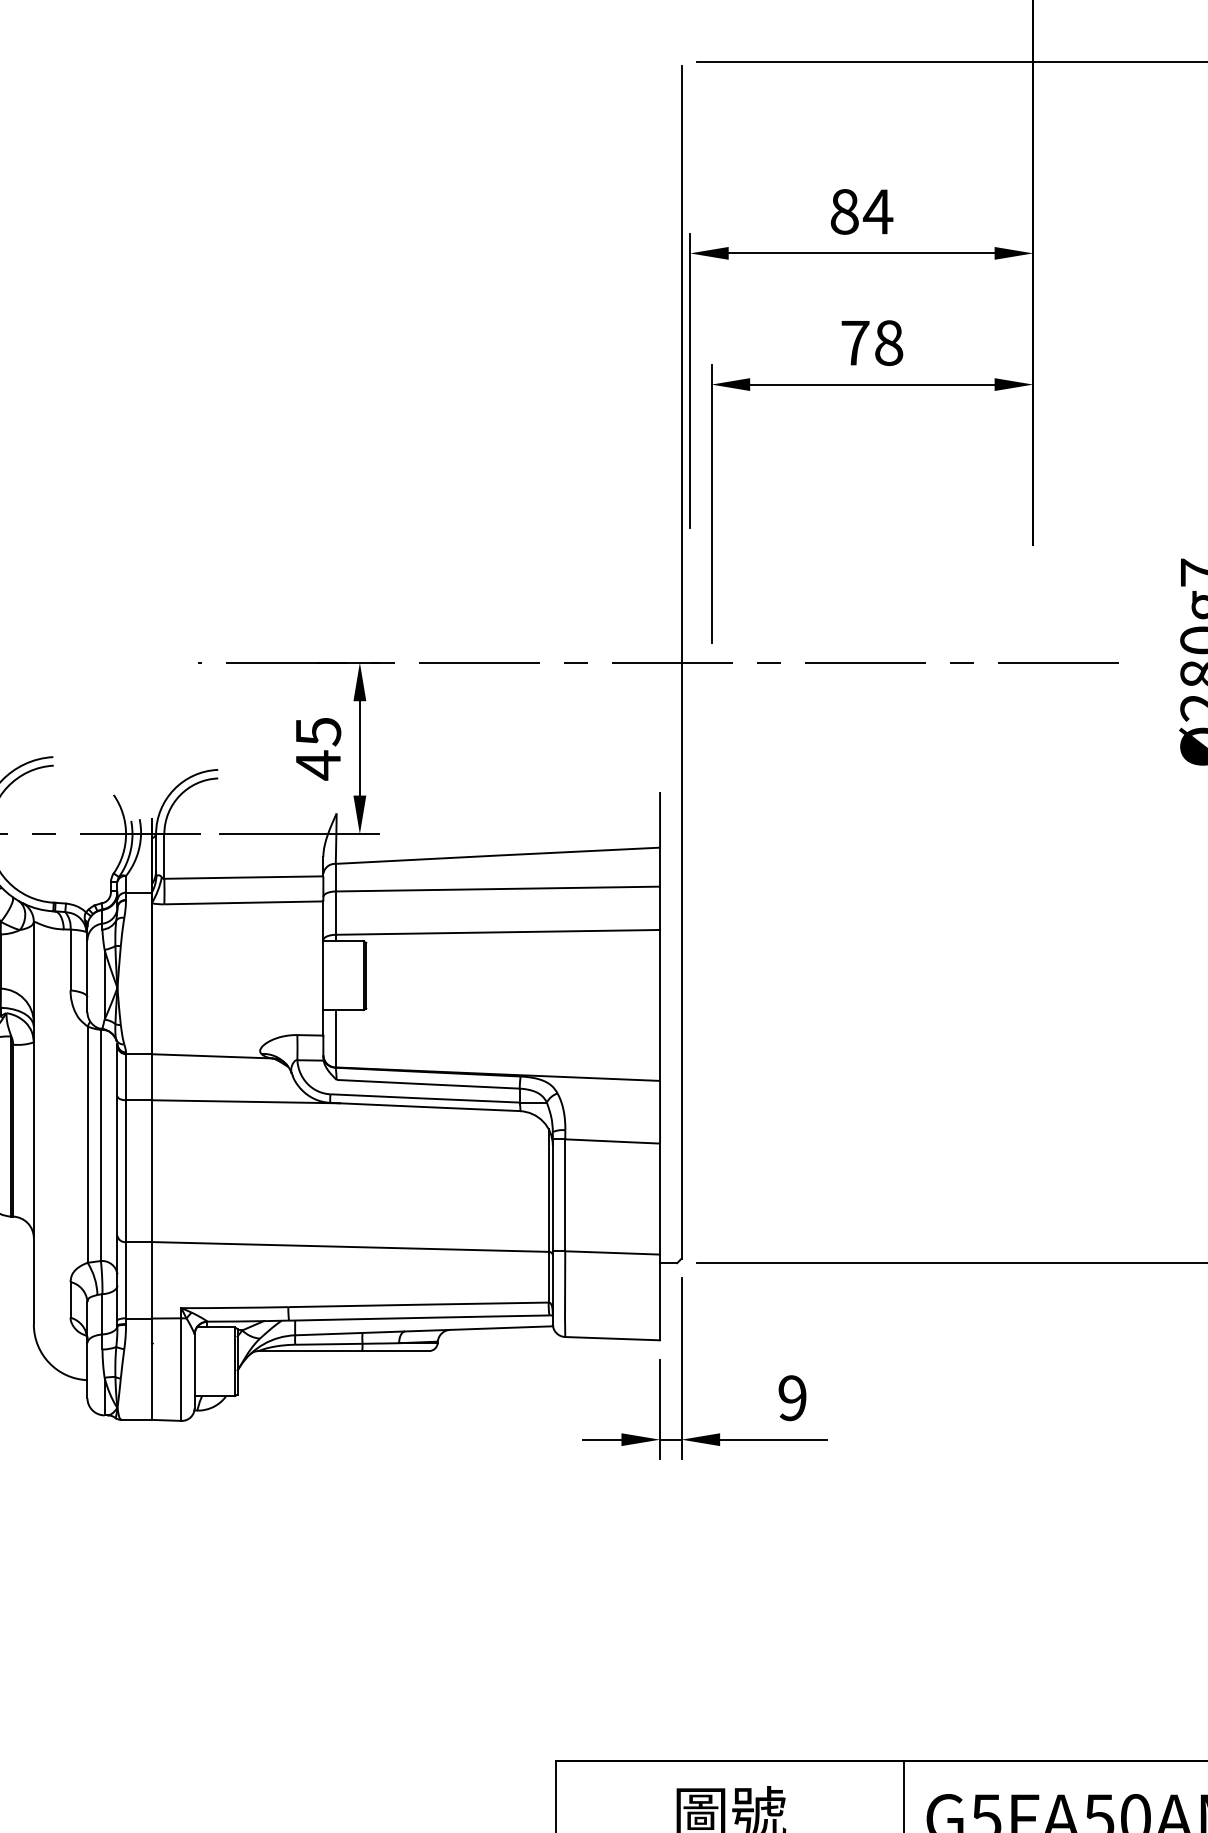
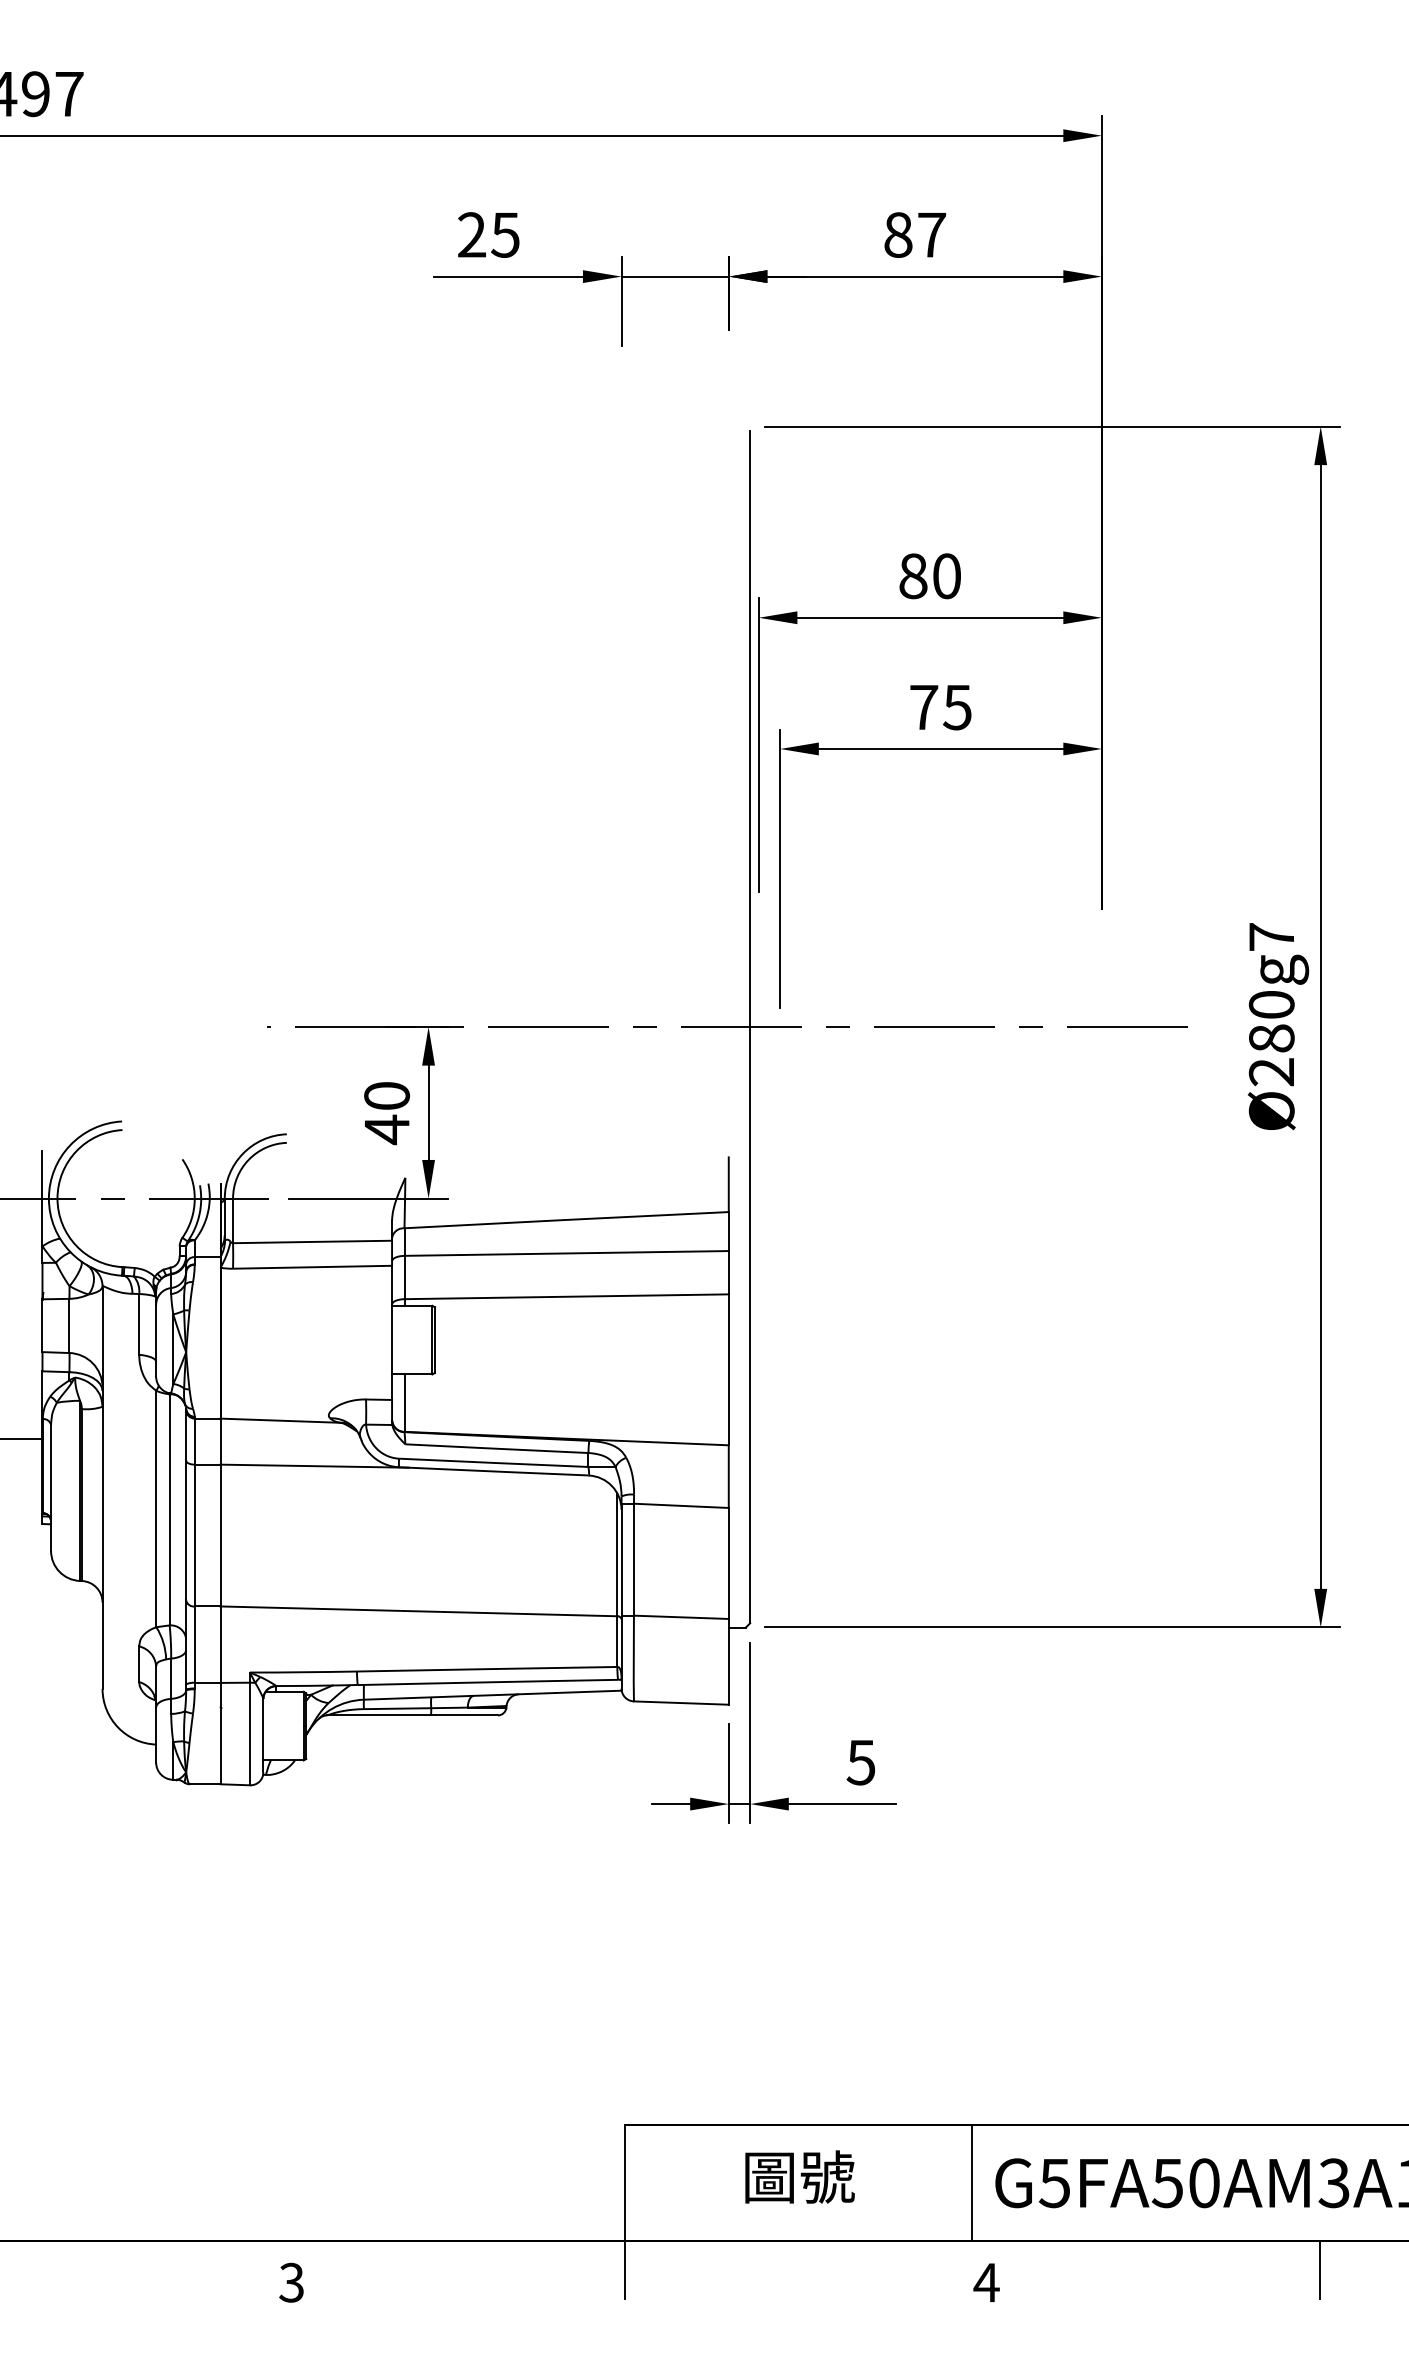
text: (877, 212) -> (946, 576), 84 -> 80
text: (888, 343) -> (957, 707), 78 -> 75
text: (317, 732) -> (386, 1096), 45 -> 40
text: (791, 1398) -> (860, 1762), 9 -> 5

